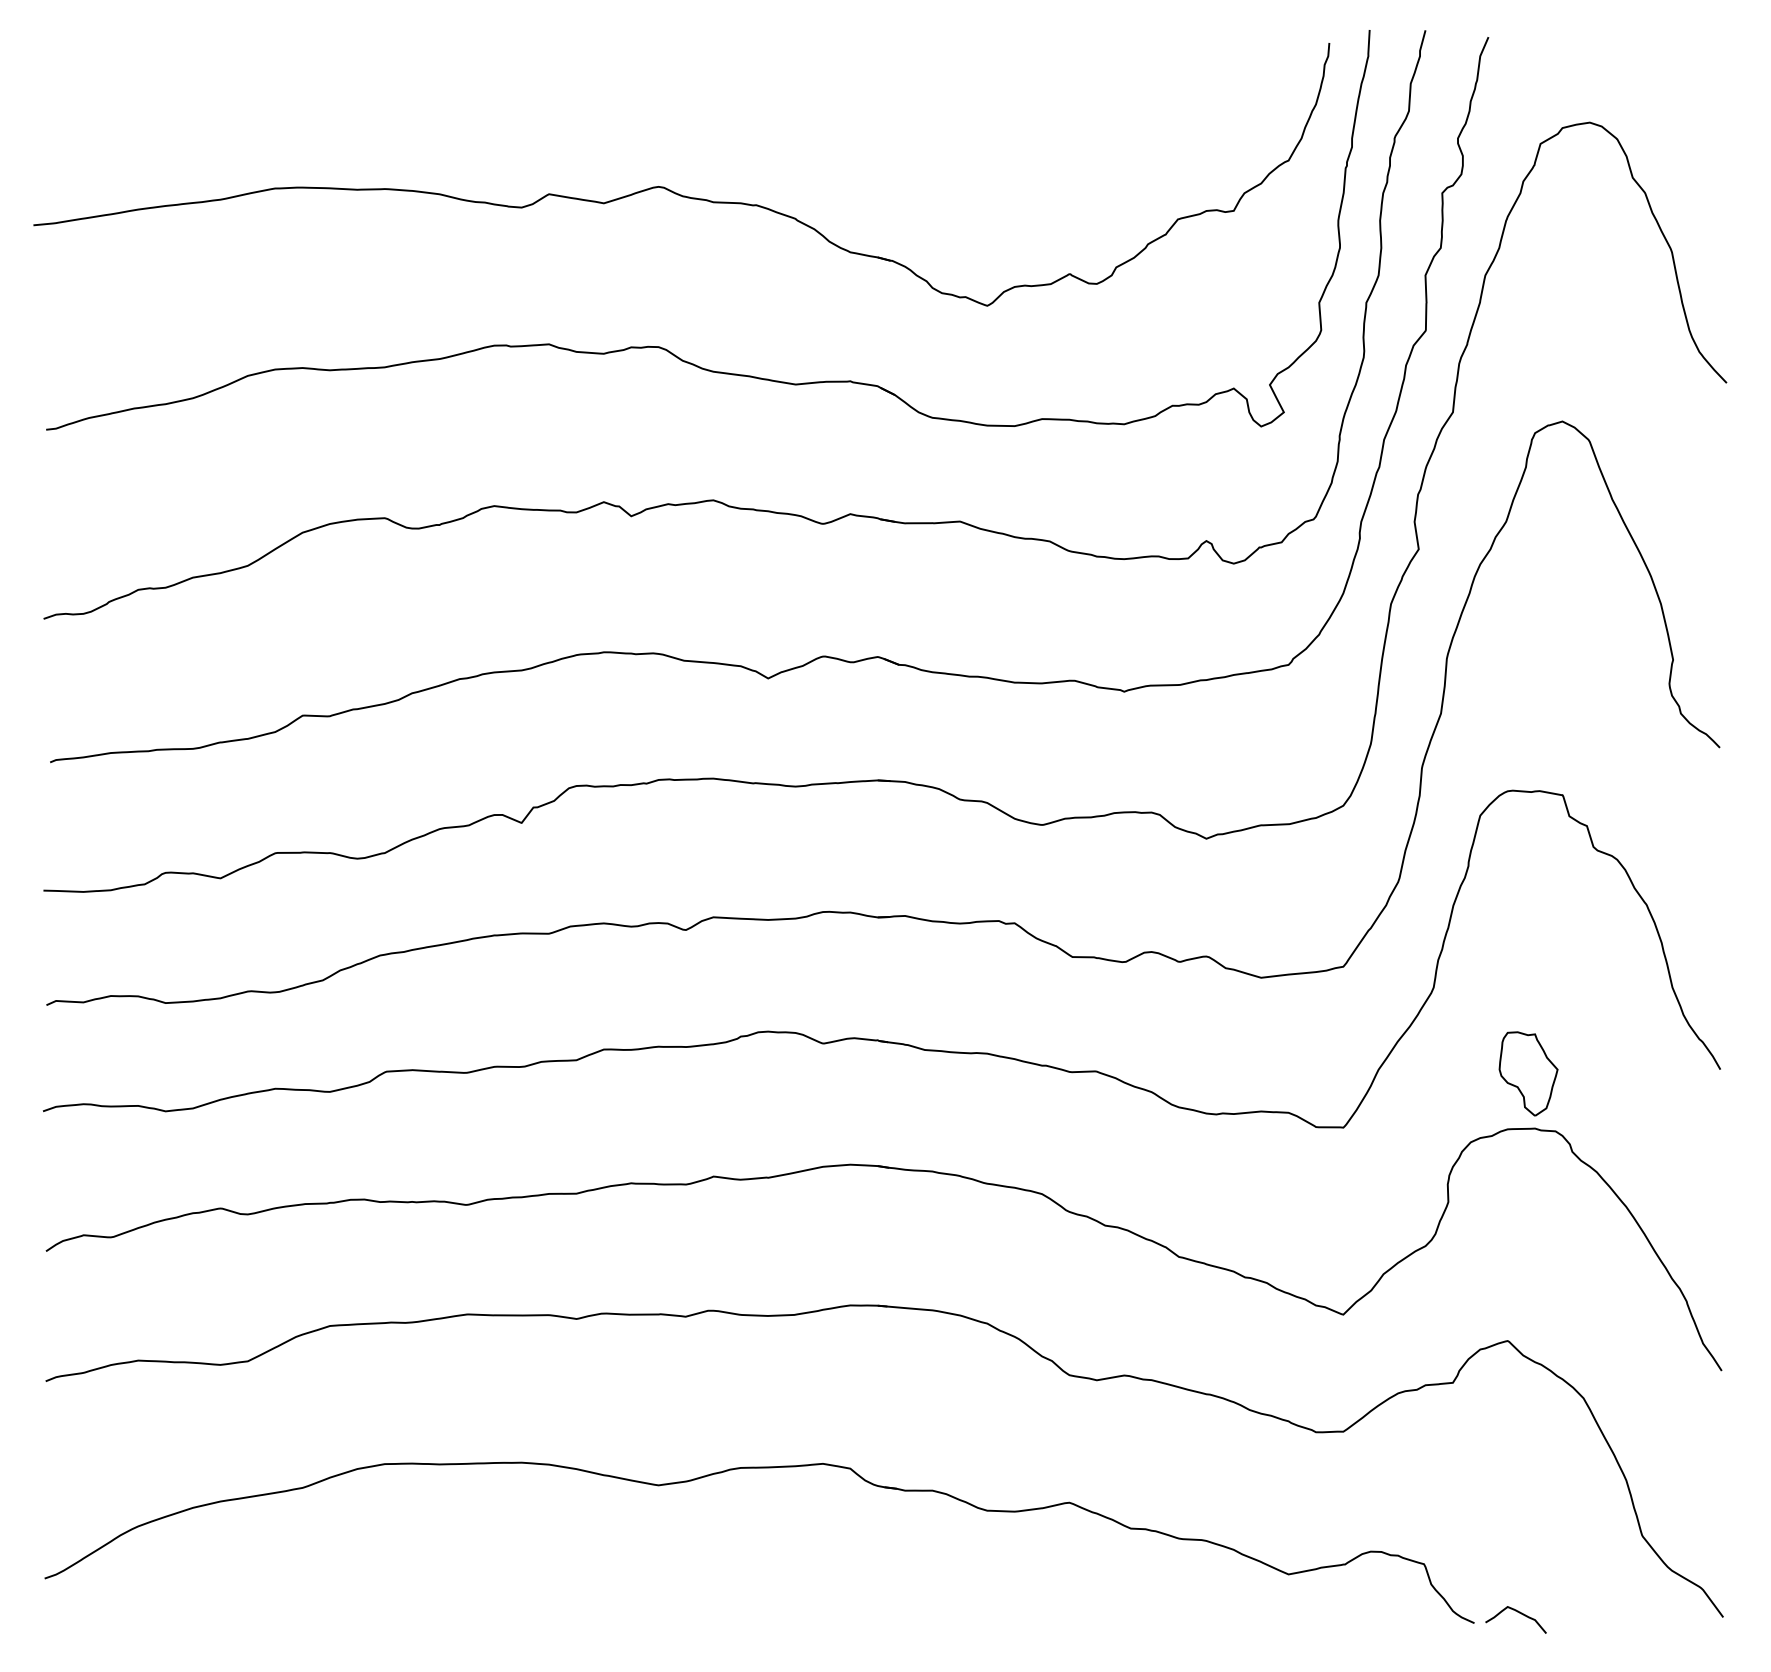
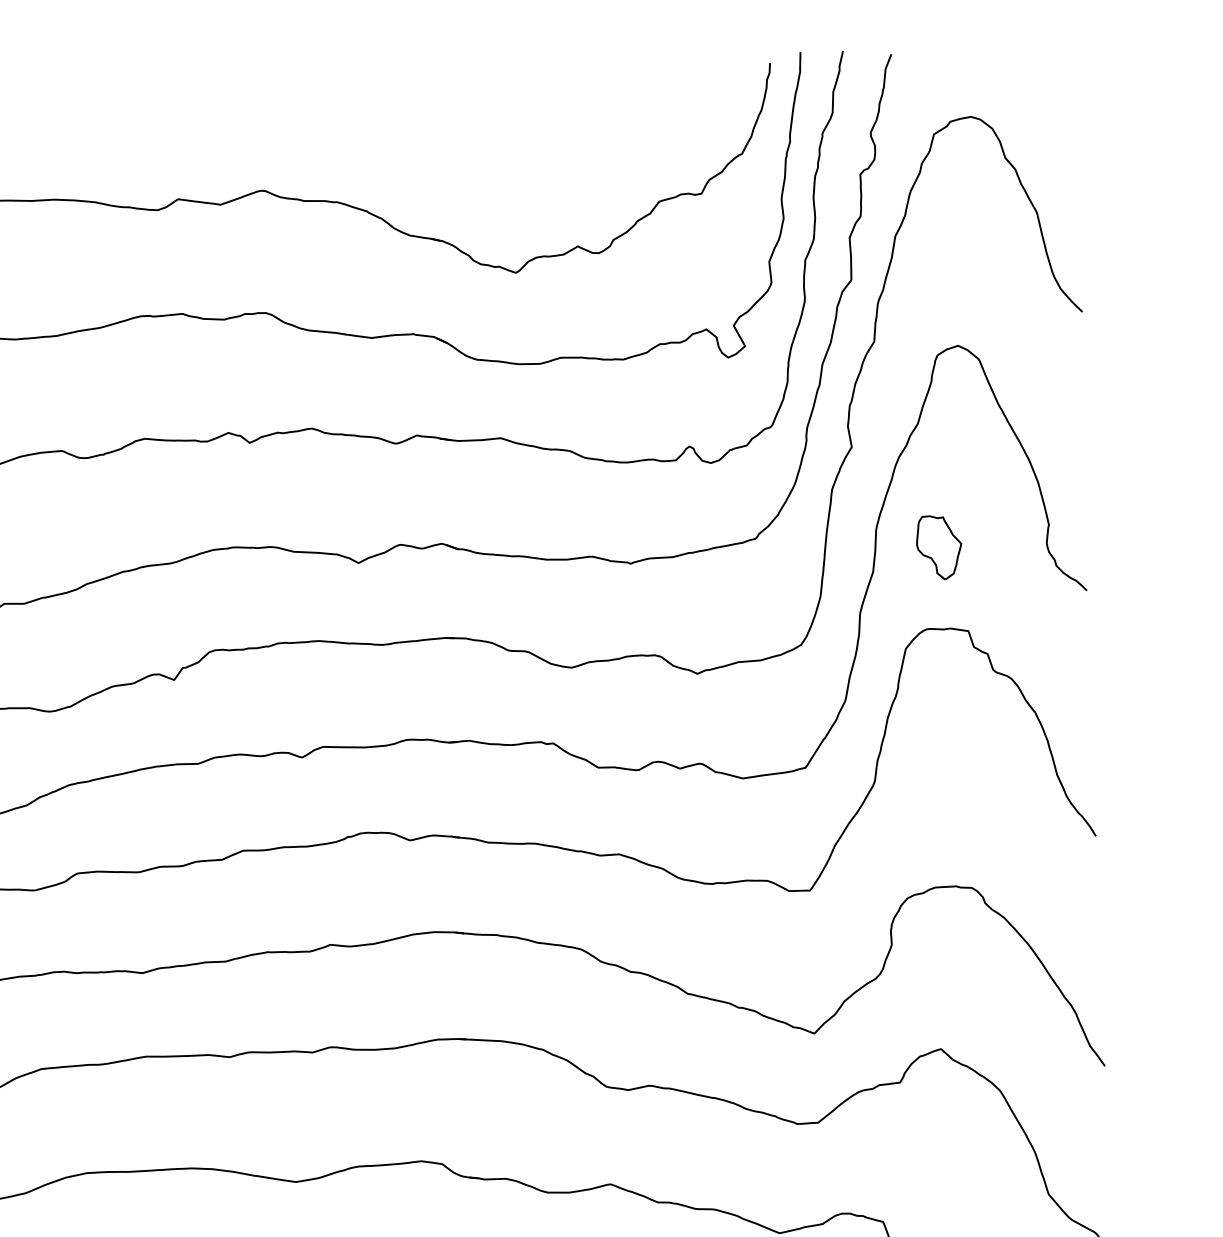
part: (1528, 1073) -> (939, 547), moved

